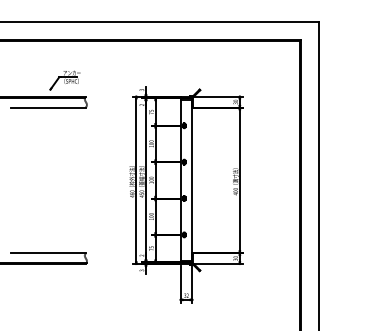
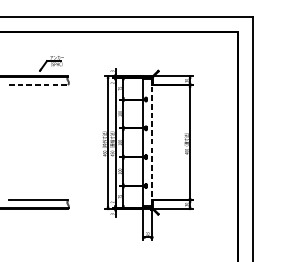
line: (49, 107) -> (39, 85), solid -> dashed
line: (192, 180) -> (152, 142), solid -> dashed

